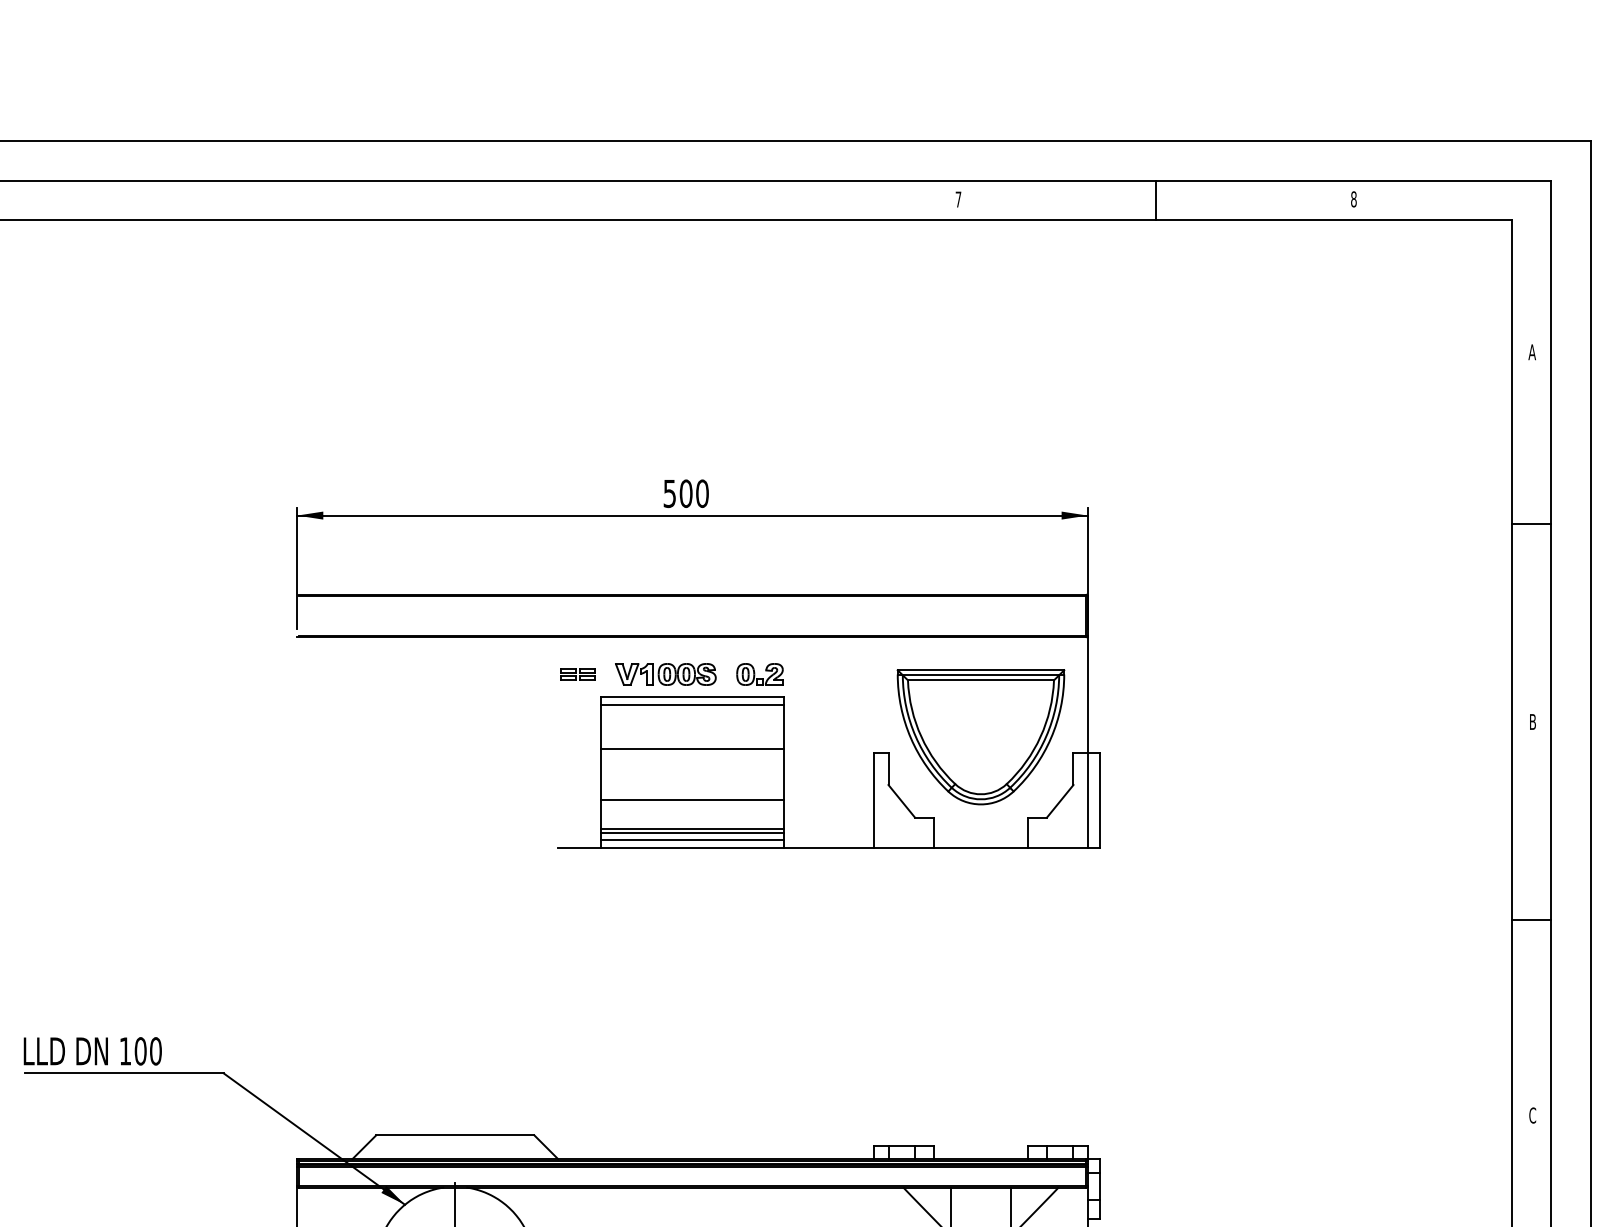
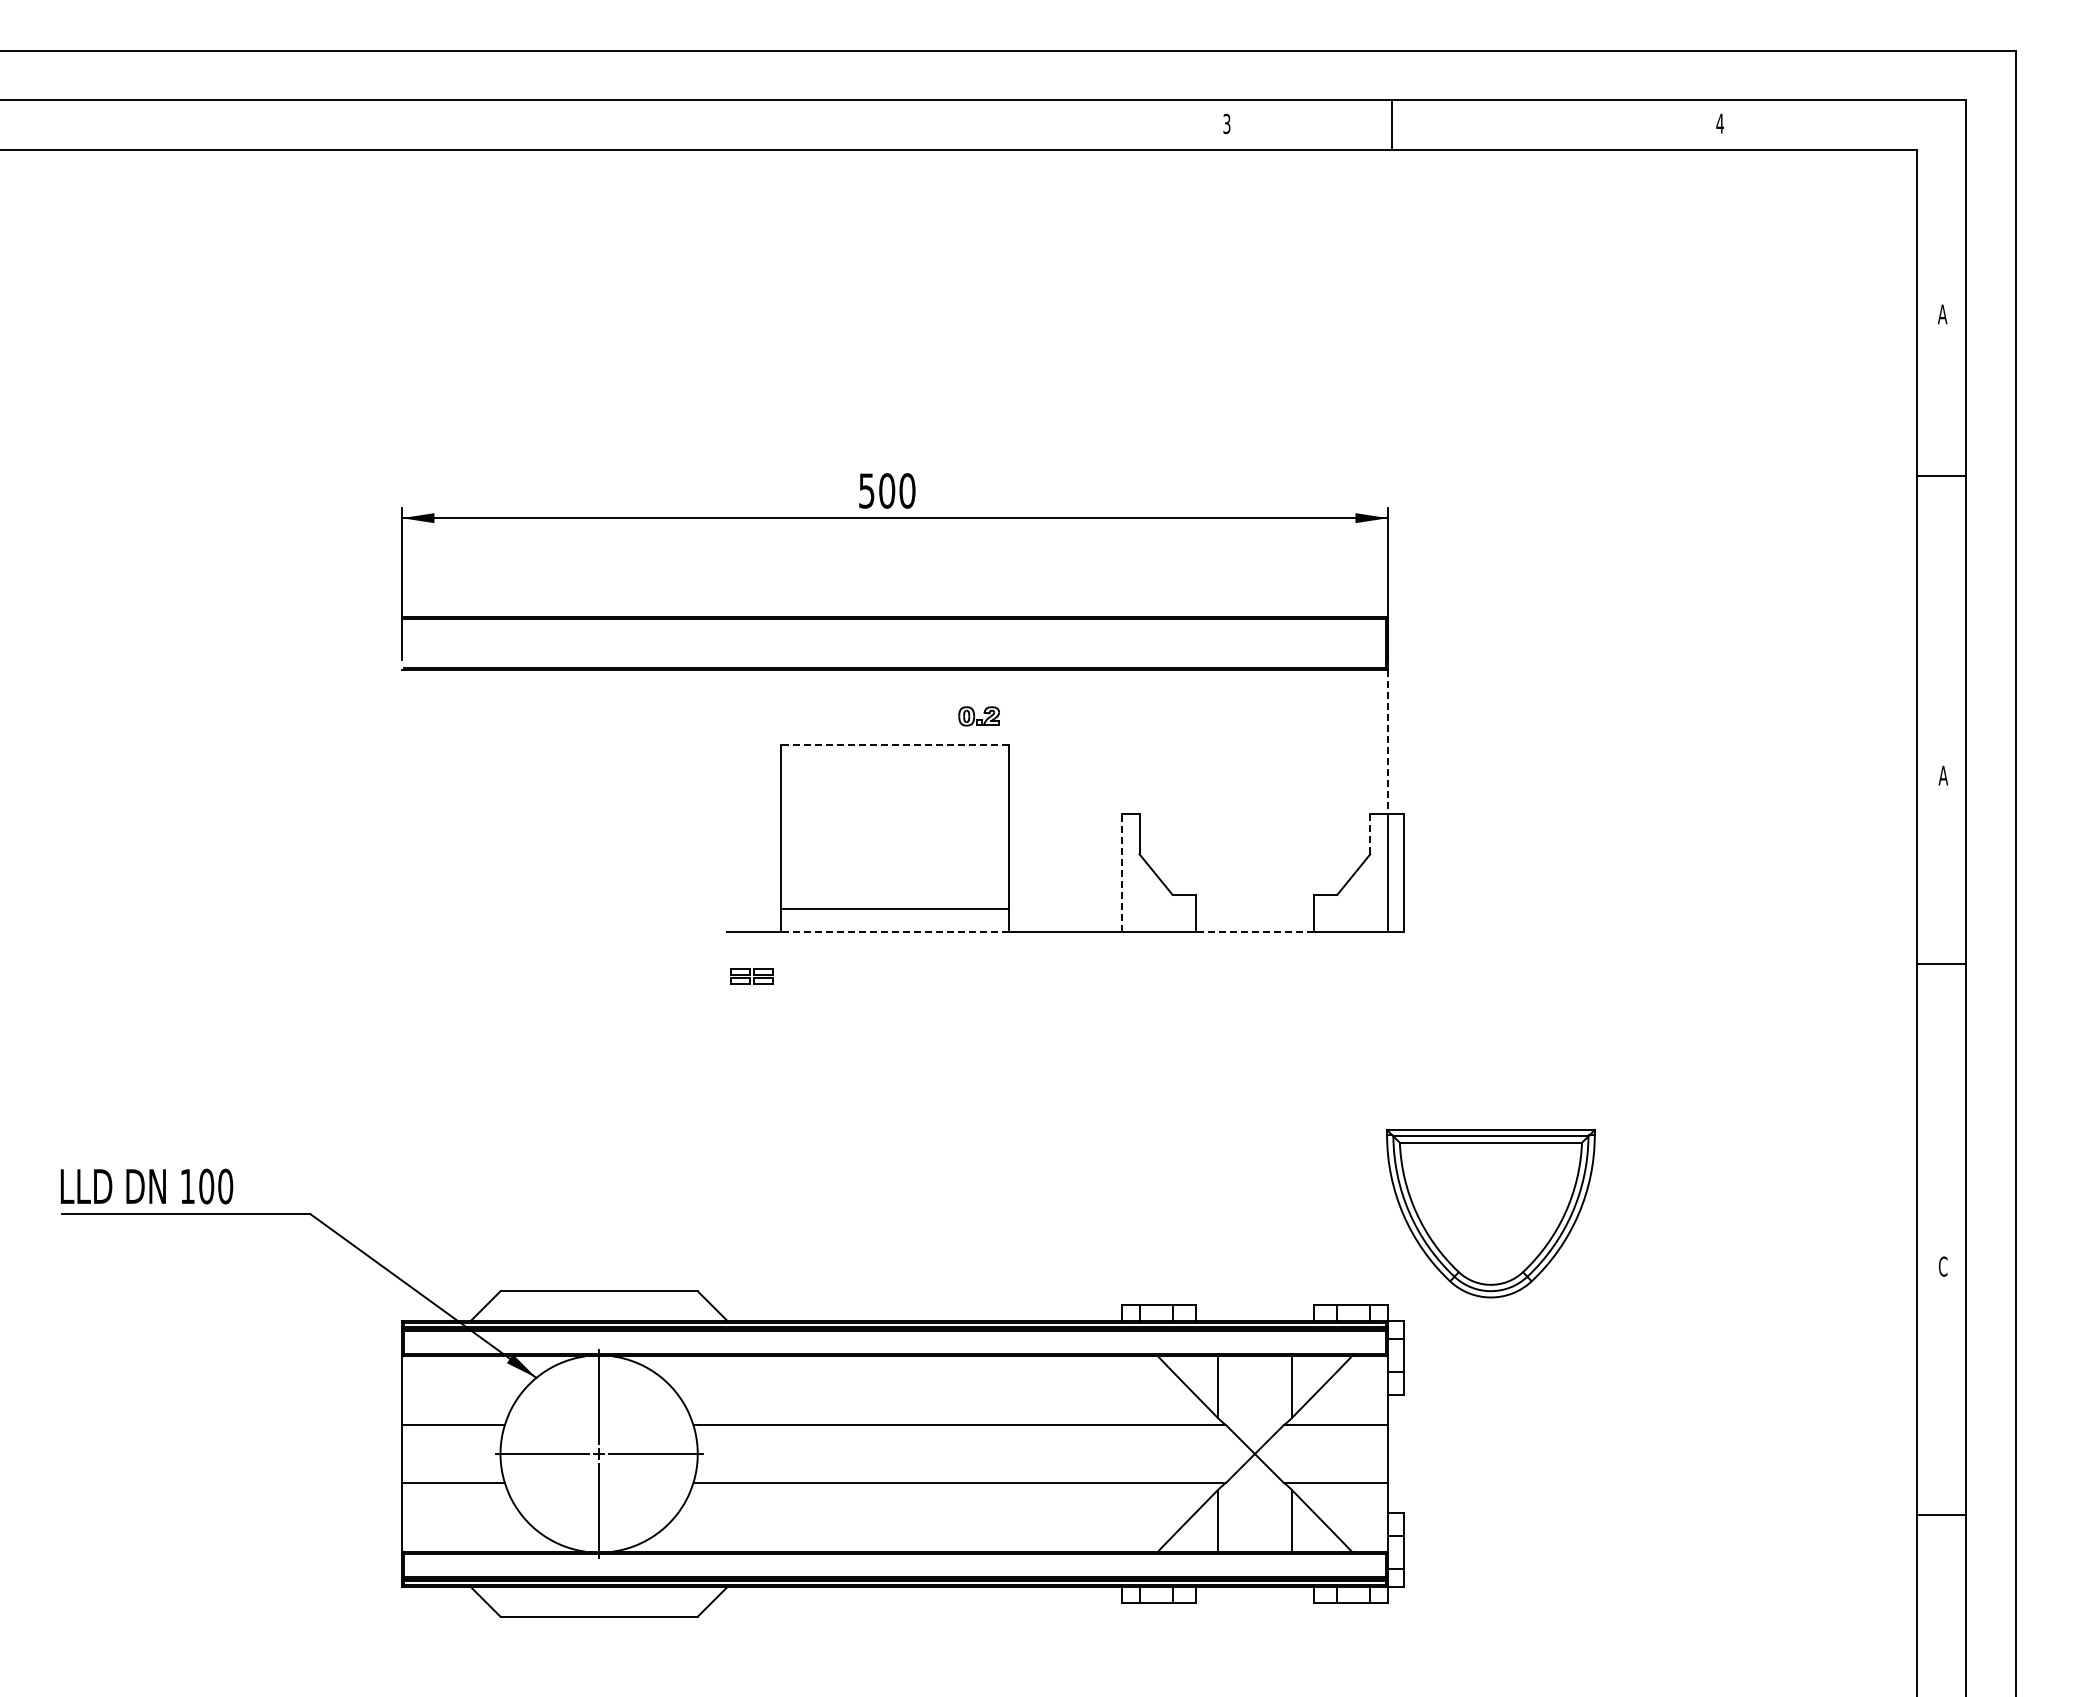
text: (958, 199) -> (1226, 123), 7 -> 3
text: (1353, 199) -> (1719, 123), 8 -> 4
line: (1156, 200) -> (1392, 124), moved
line: (1531, 524) -> (1941, 476), moved
part: (577, 674) -> (751, 976), moved
part: (665, 674) -> (861, 716), removed
part: (759, 674) -> (978, 716), size x0.7
line: (1088, 695) -> (1388, 742), solid -> dashed
line: (692, 697) -> (894, 745), solid -> dashed
line: (692, 705) -> (894, 754), removed
text: (1532, 721) -> (1943, 775), B -> A
part: (980, 737) -> (1490, 1213), moved
line: (692, 749) -> (894, 809), removed
line: (1073, 768) -> (1370, 833), solid -> dashed
line: (874, 799) -> (1121, 872), solid -> dashed
line: (692, 800) -> (894, 873), removed
line: (692, 832) -> (894, 913), removed
line: (692, 839) -> (894, 922), removed
line: (692, 847) -> (894, 932), solid -> dashed
line: (980, 847) -> (1254, 932), solid -> dashed
line: (1531, 919) -> (1941, 964), moved

